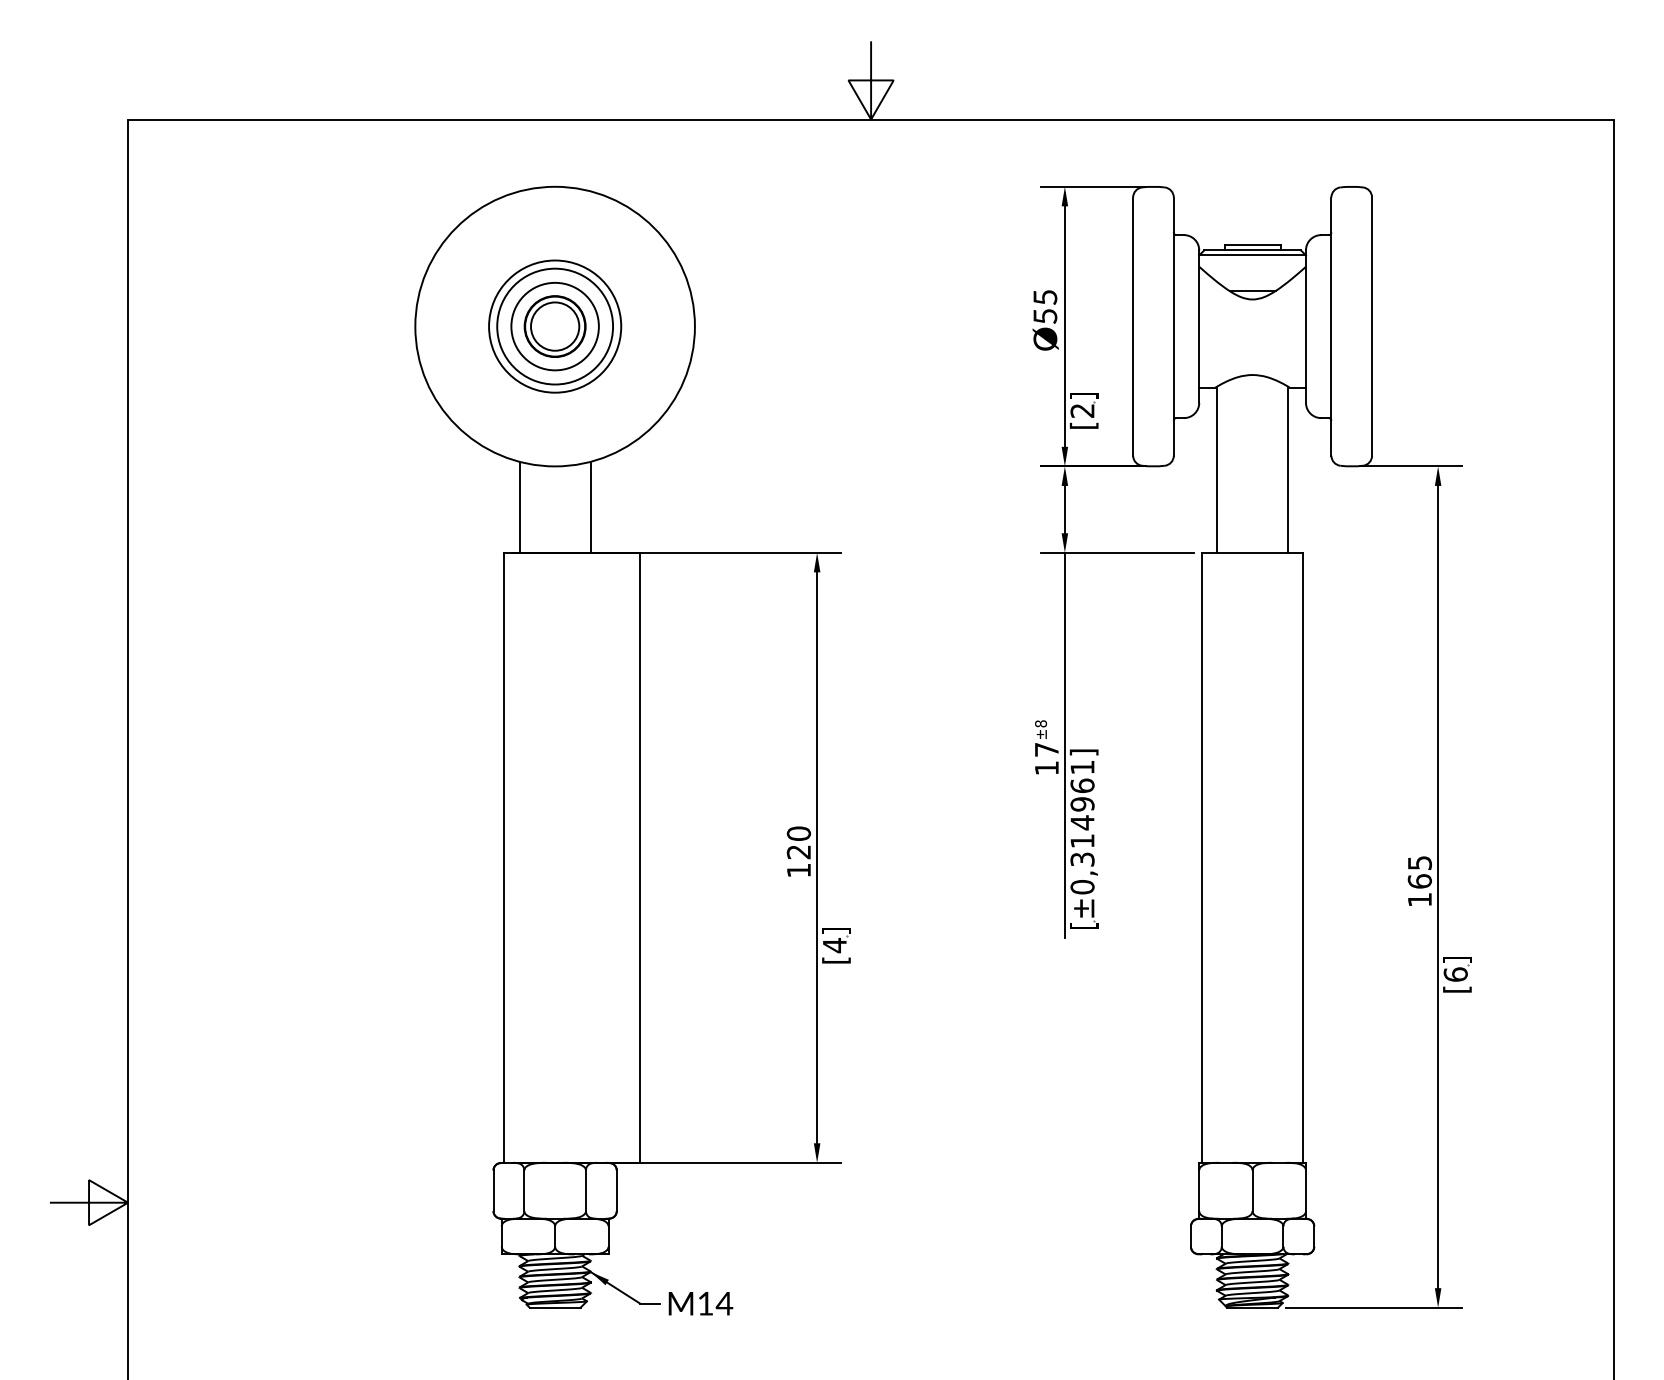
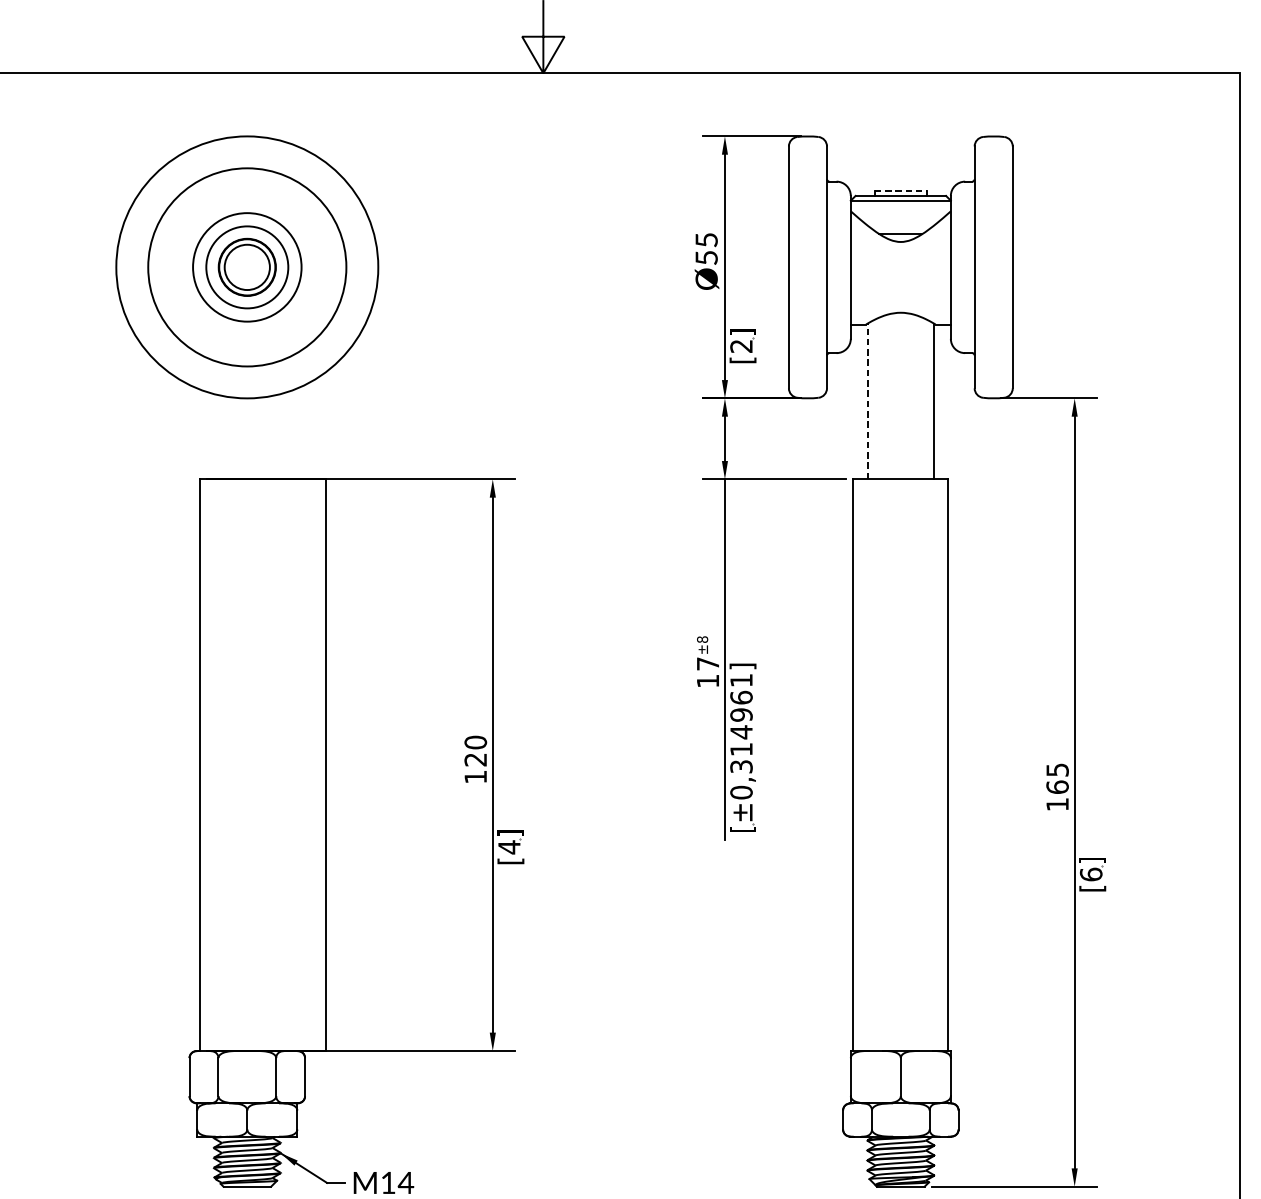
line: (1252, 245) -> (900, 191), solid -> dashed
circle: (555, 326) -> (247, 267), size x1.6
line: (1217, 469) -> (867, 401), solid -> dashed
line: (519, 506) -> (213, 435), removed
line: (590, 506) -> (280, 435), removed

